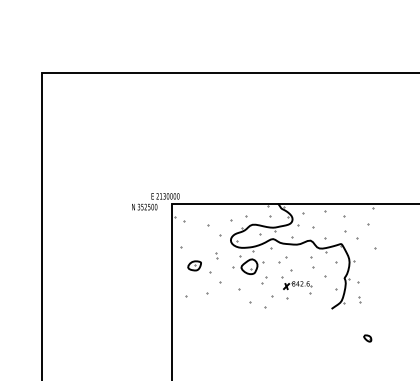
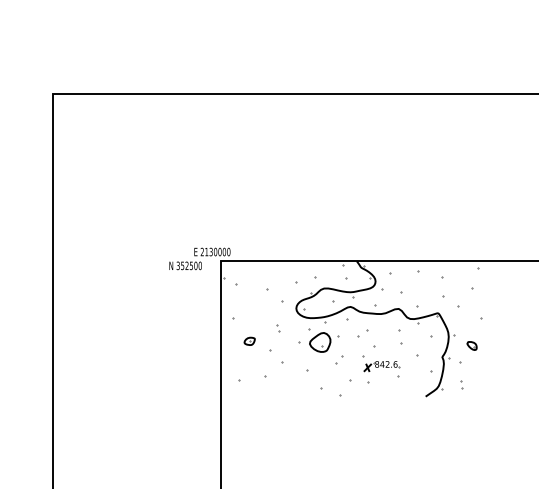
part: (194, 265) -> (249, 340), size x0.62
part: (367, 338) -> (471, 345), moved

